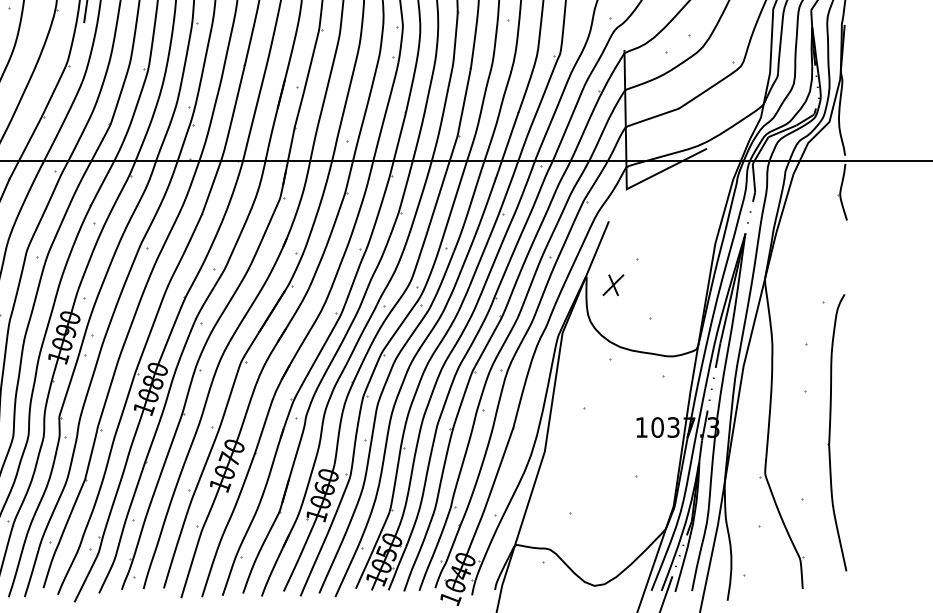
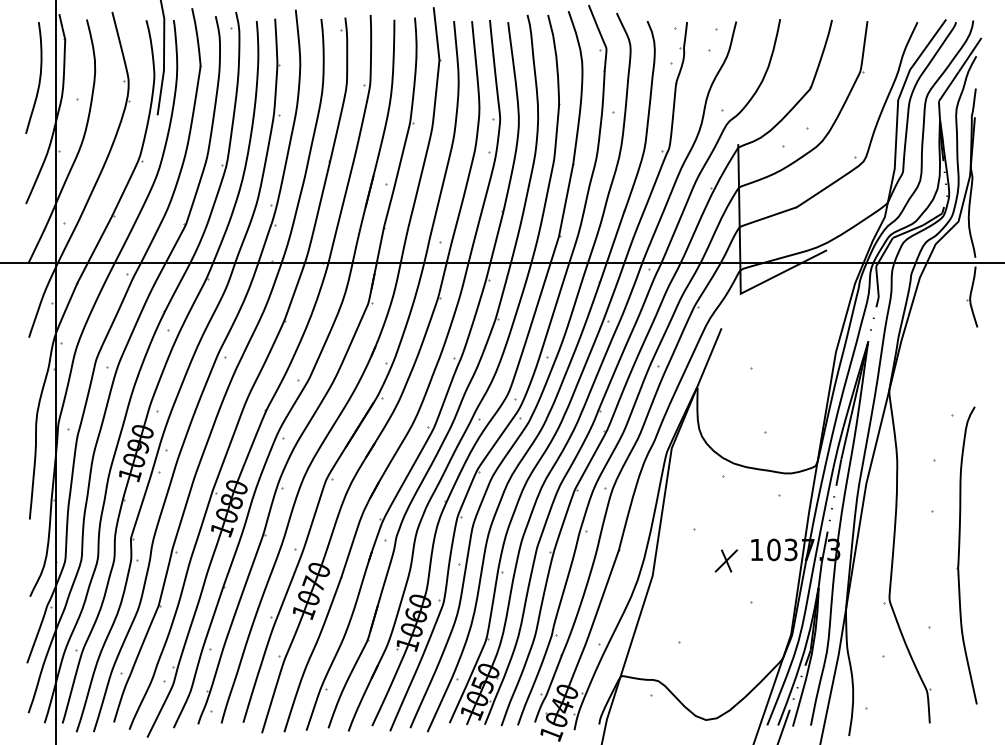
part: (612, 284) -> (725, 560), moved

